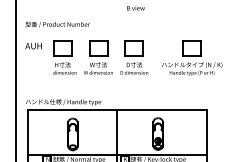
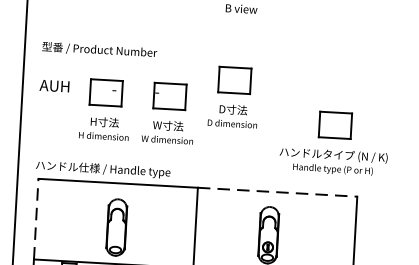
part: (68, 47) -> (116, 91), moved
part: (192, 57) -> (335, 141), moved
line: (161, 109) -> (277, 191), solid -> dashed
line: (27, 132) -> (36, 219), solid -> dashed

